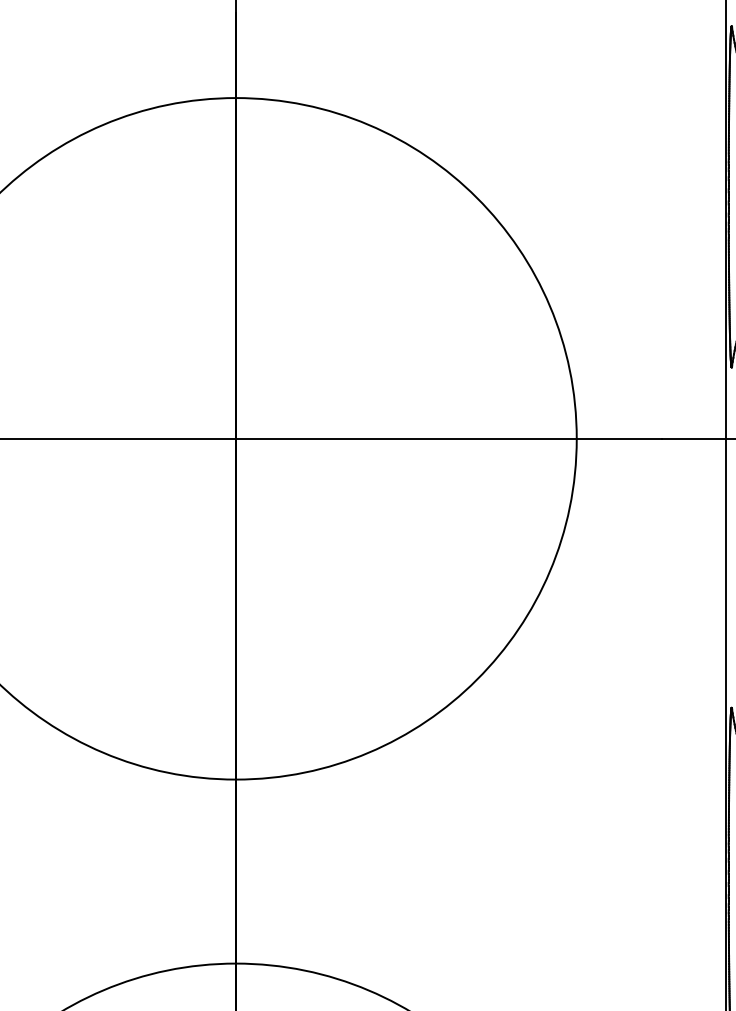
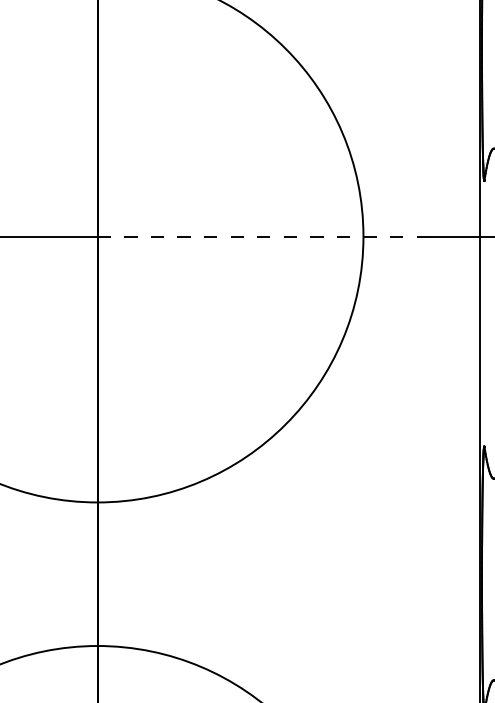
line: (448, 438) -> (263, 236), solid -> dashed

